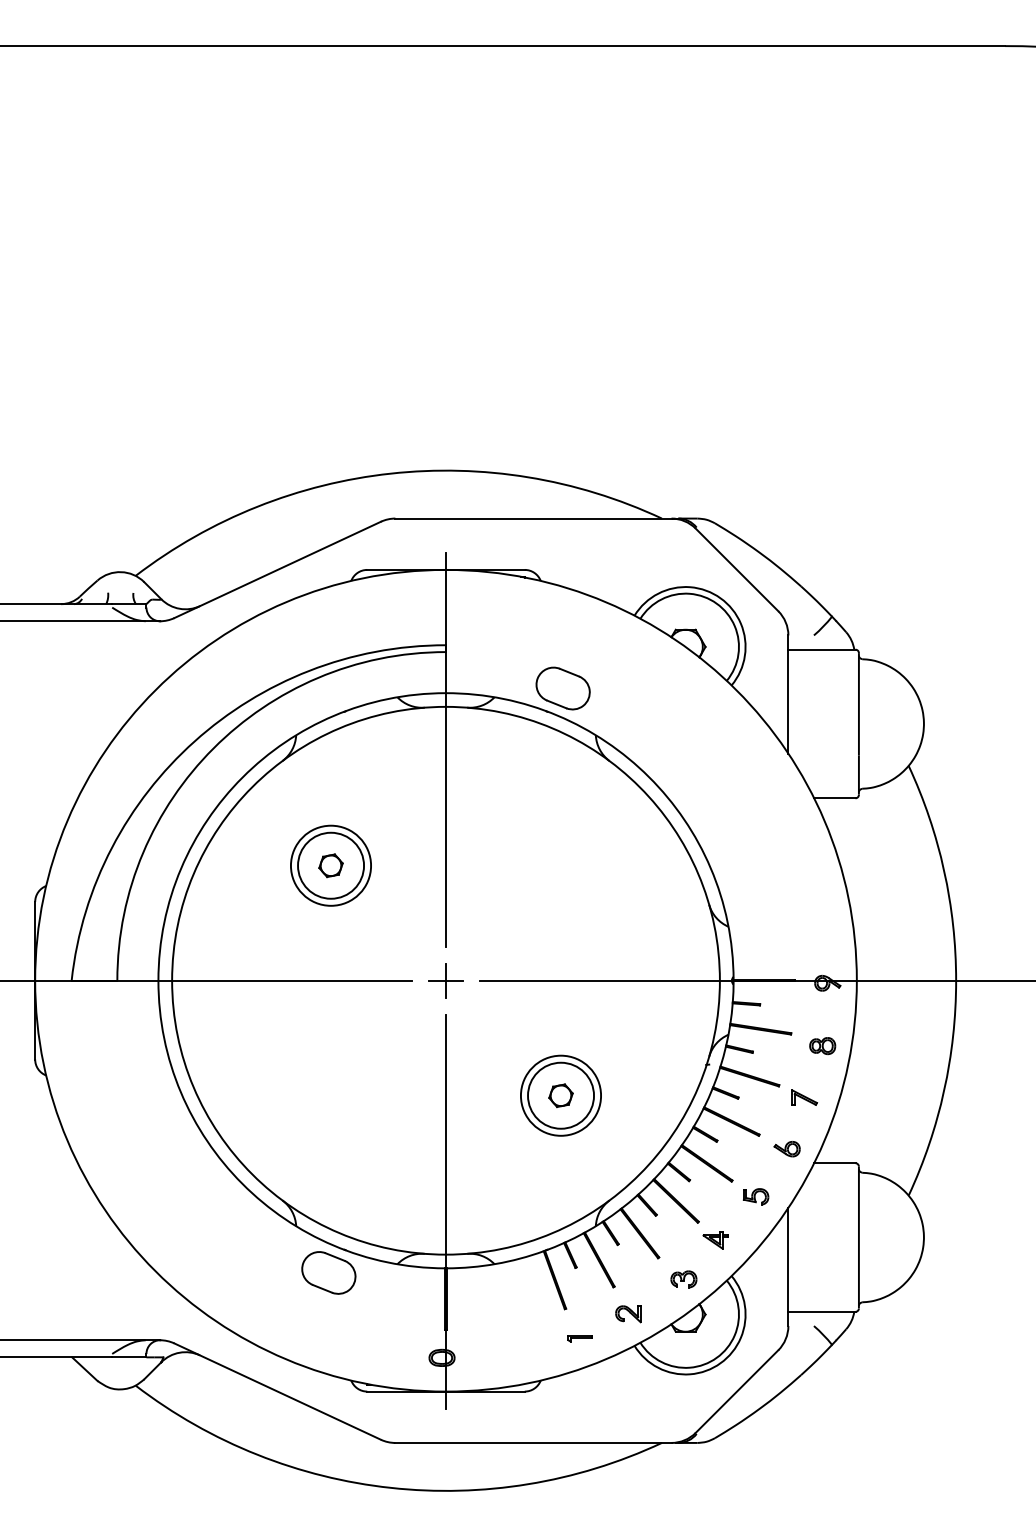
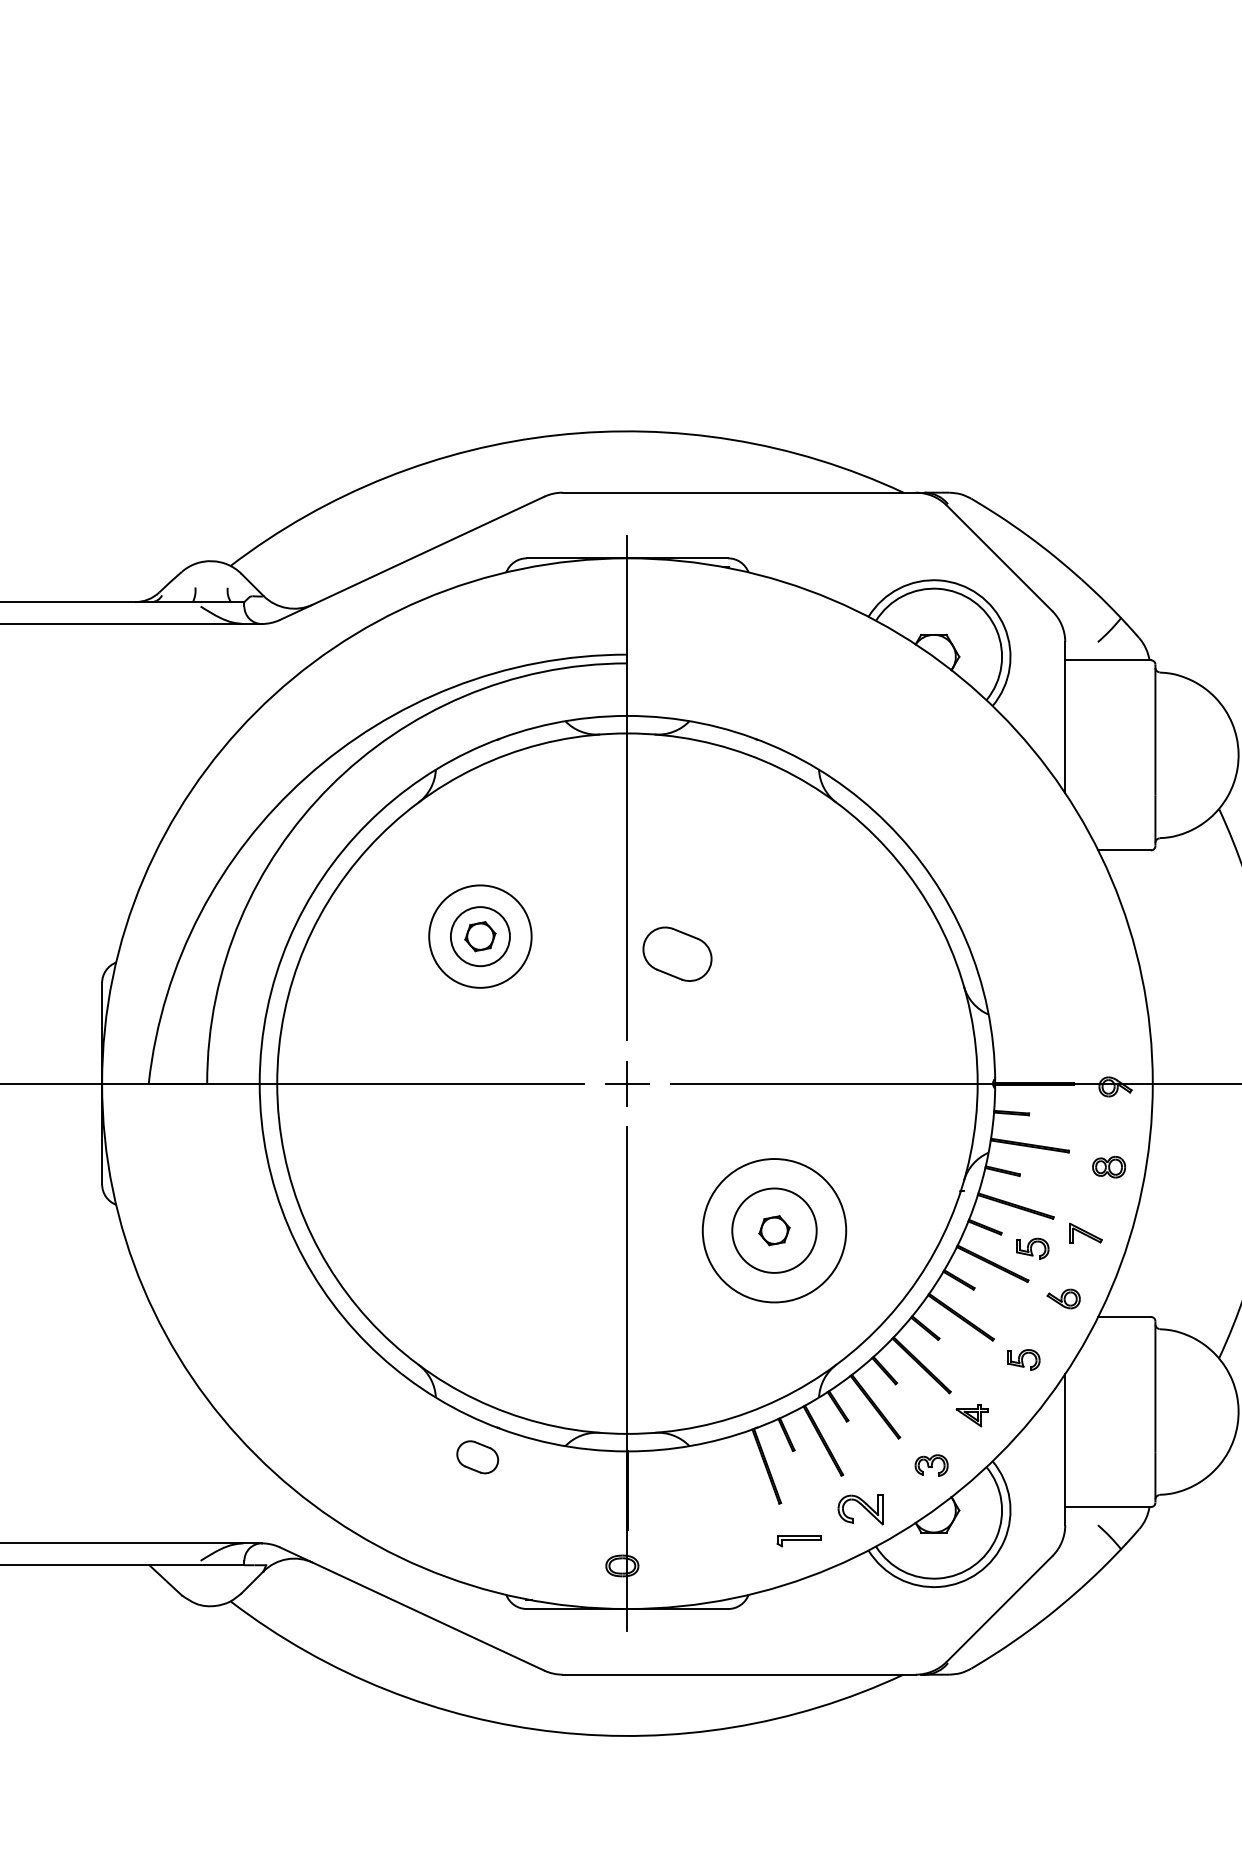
part: (562, 688) -> (676, 954), moved
circle: (331, 865) -> (481, 936), size x0.7
circle: (560, 1095) -> (773, 1230), size x1.4
part: (762, 1109) -> (1032, 1248), added
part: (328, 1272) -> (477, 1456), size x0.6
part: (628, 1314) -> (860, 1510), size x1.4
part: (579, 1338) -> (798, 1541), size x1.4

